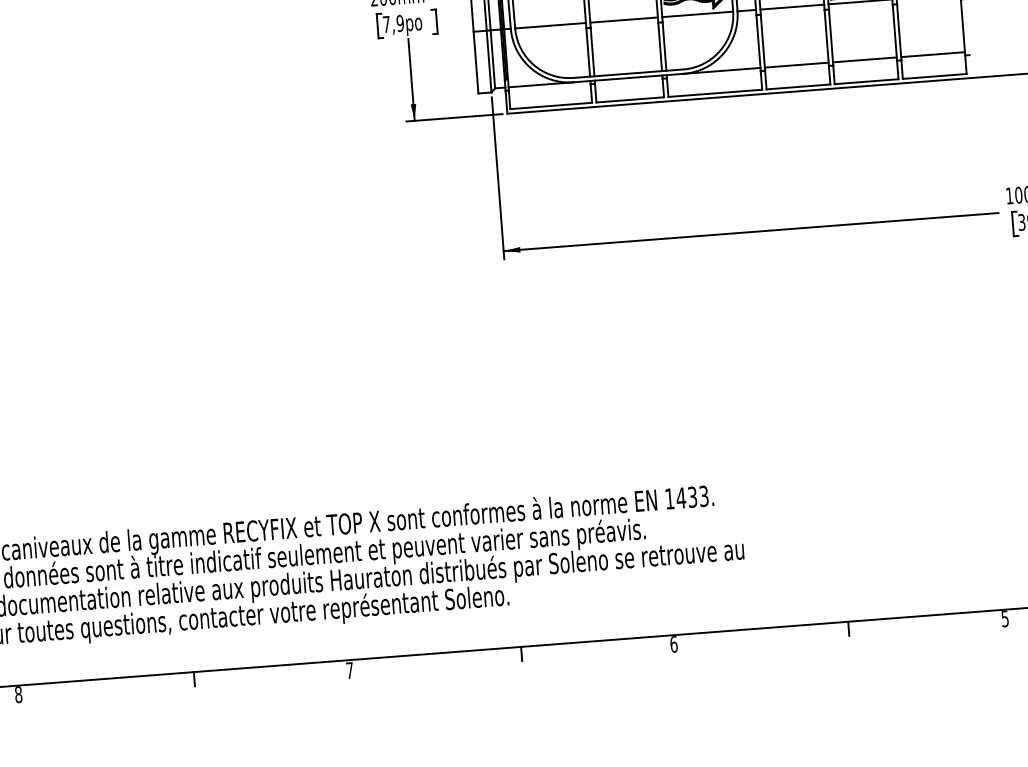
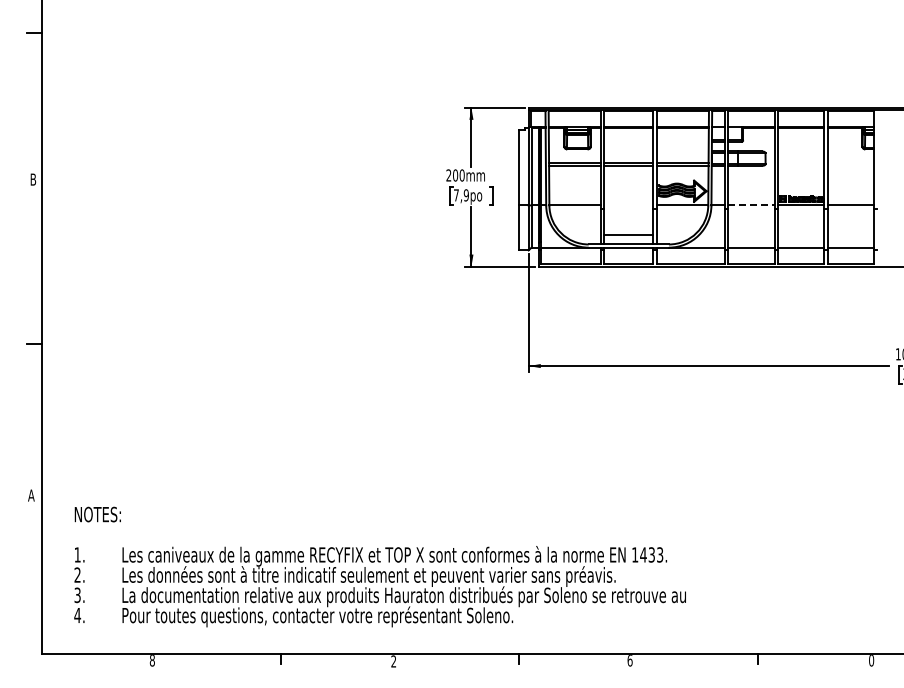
line: (792, 7) -> (751, 205), solid -> dashed
line: (623, 20) -> (628, 235), moved
text: (1005, 618) -> (871, 660), 5 -> 0
text: (349, 670) -> (393, 661), 7 -> 2

